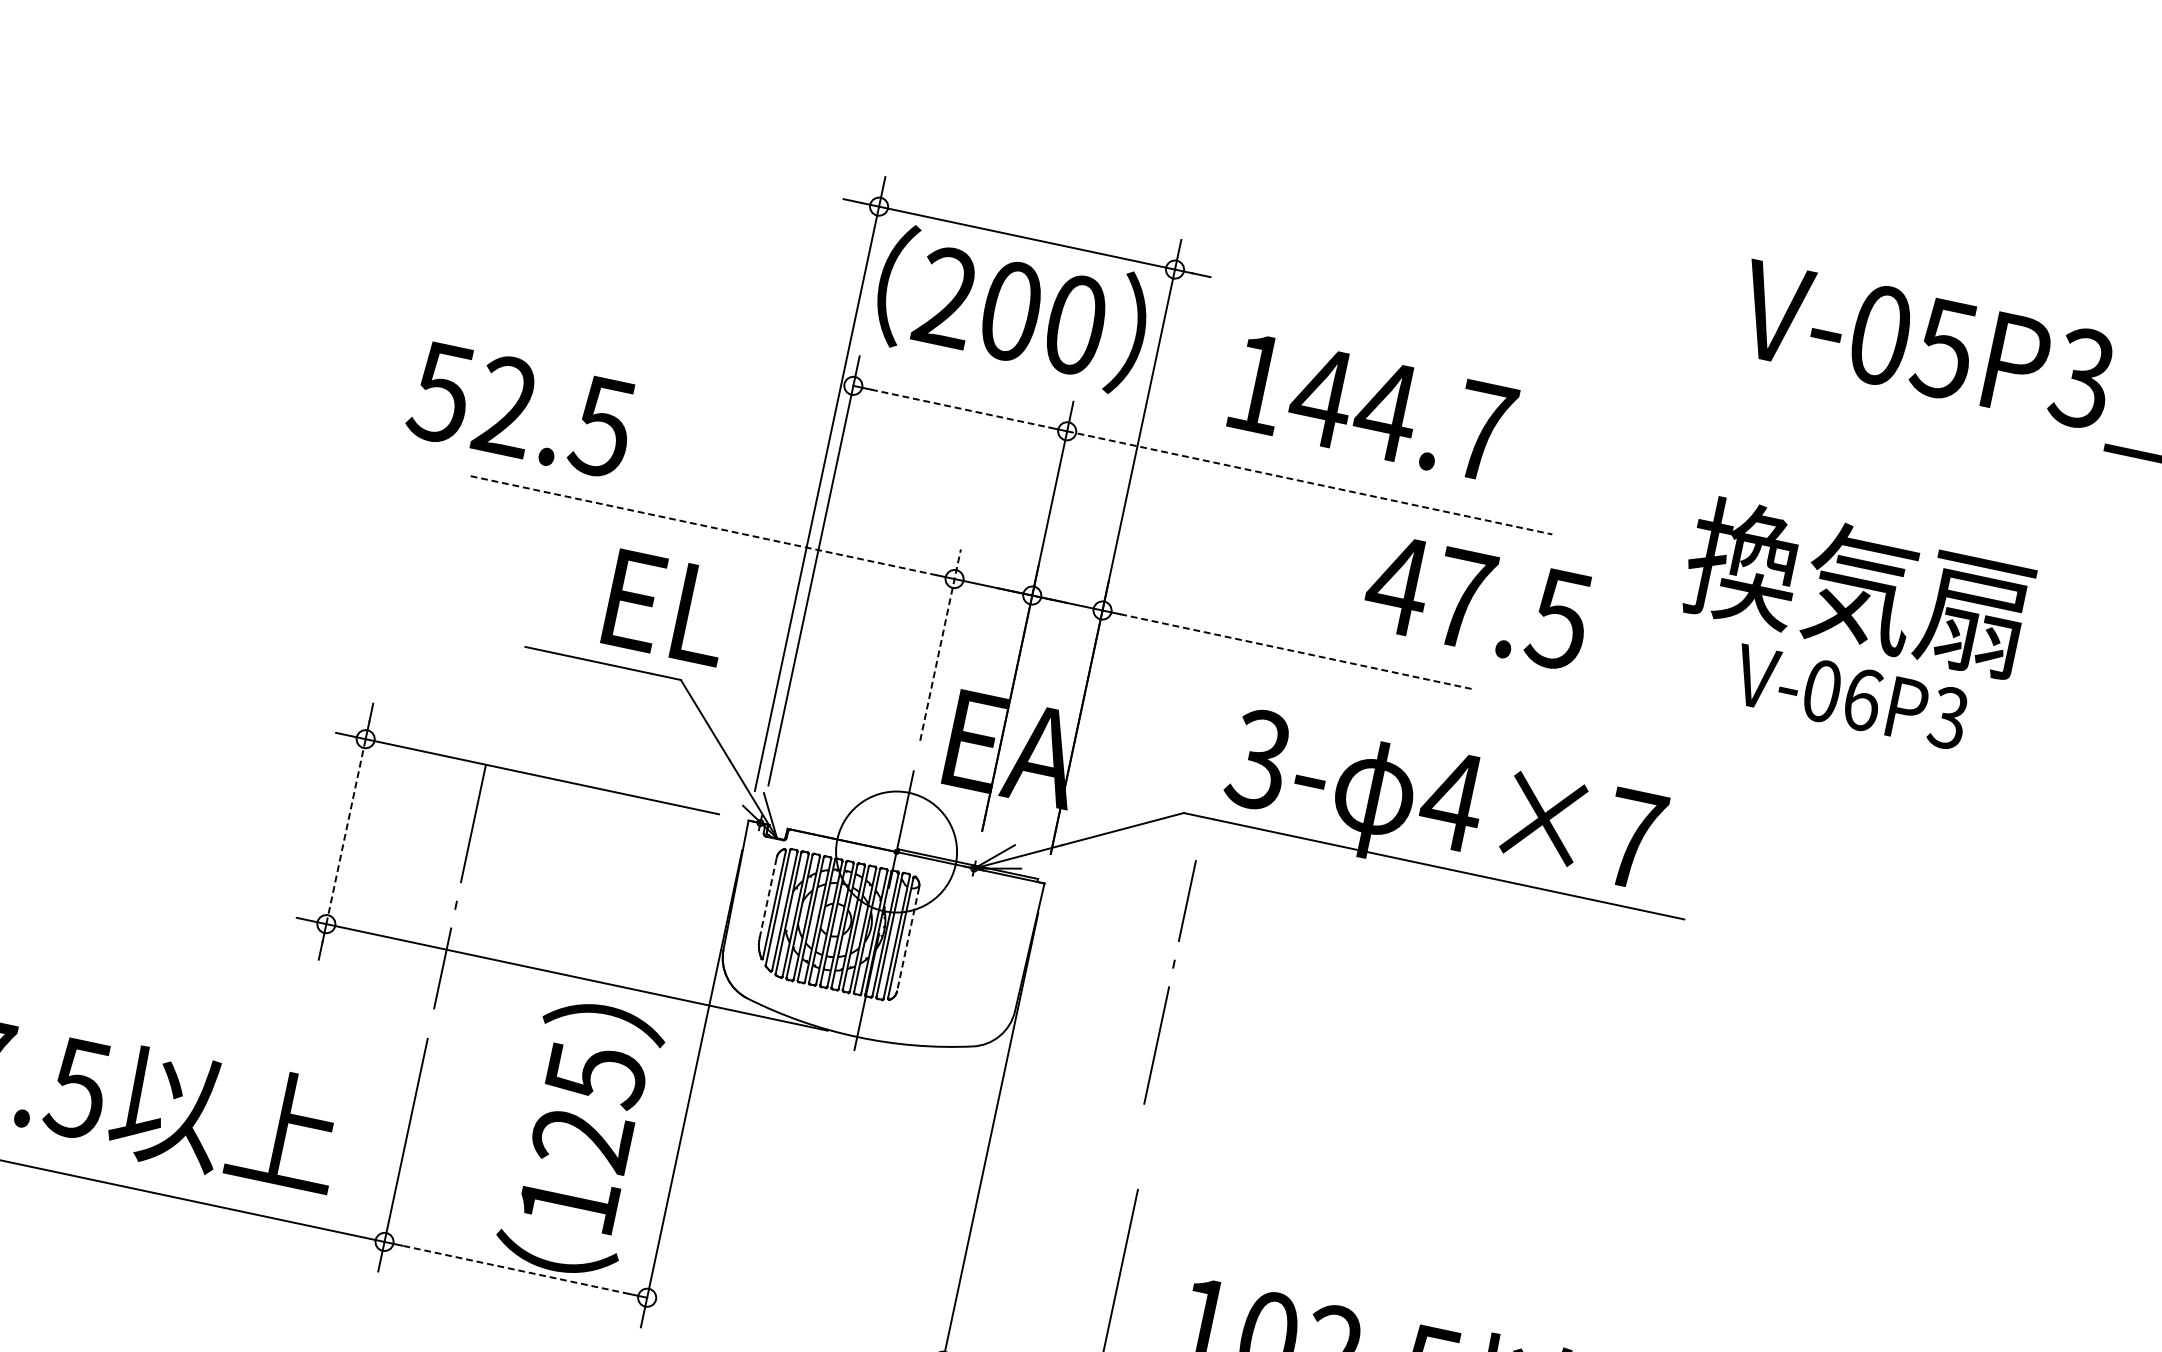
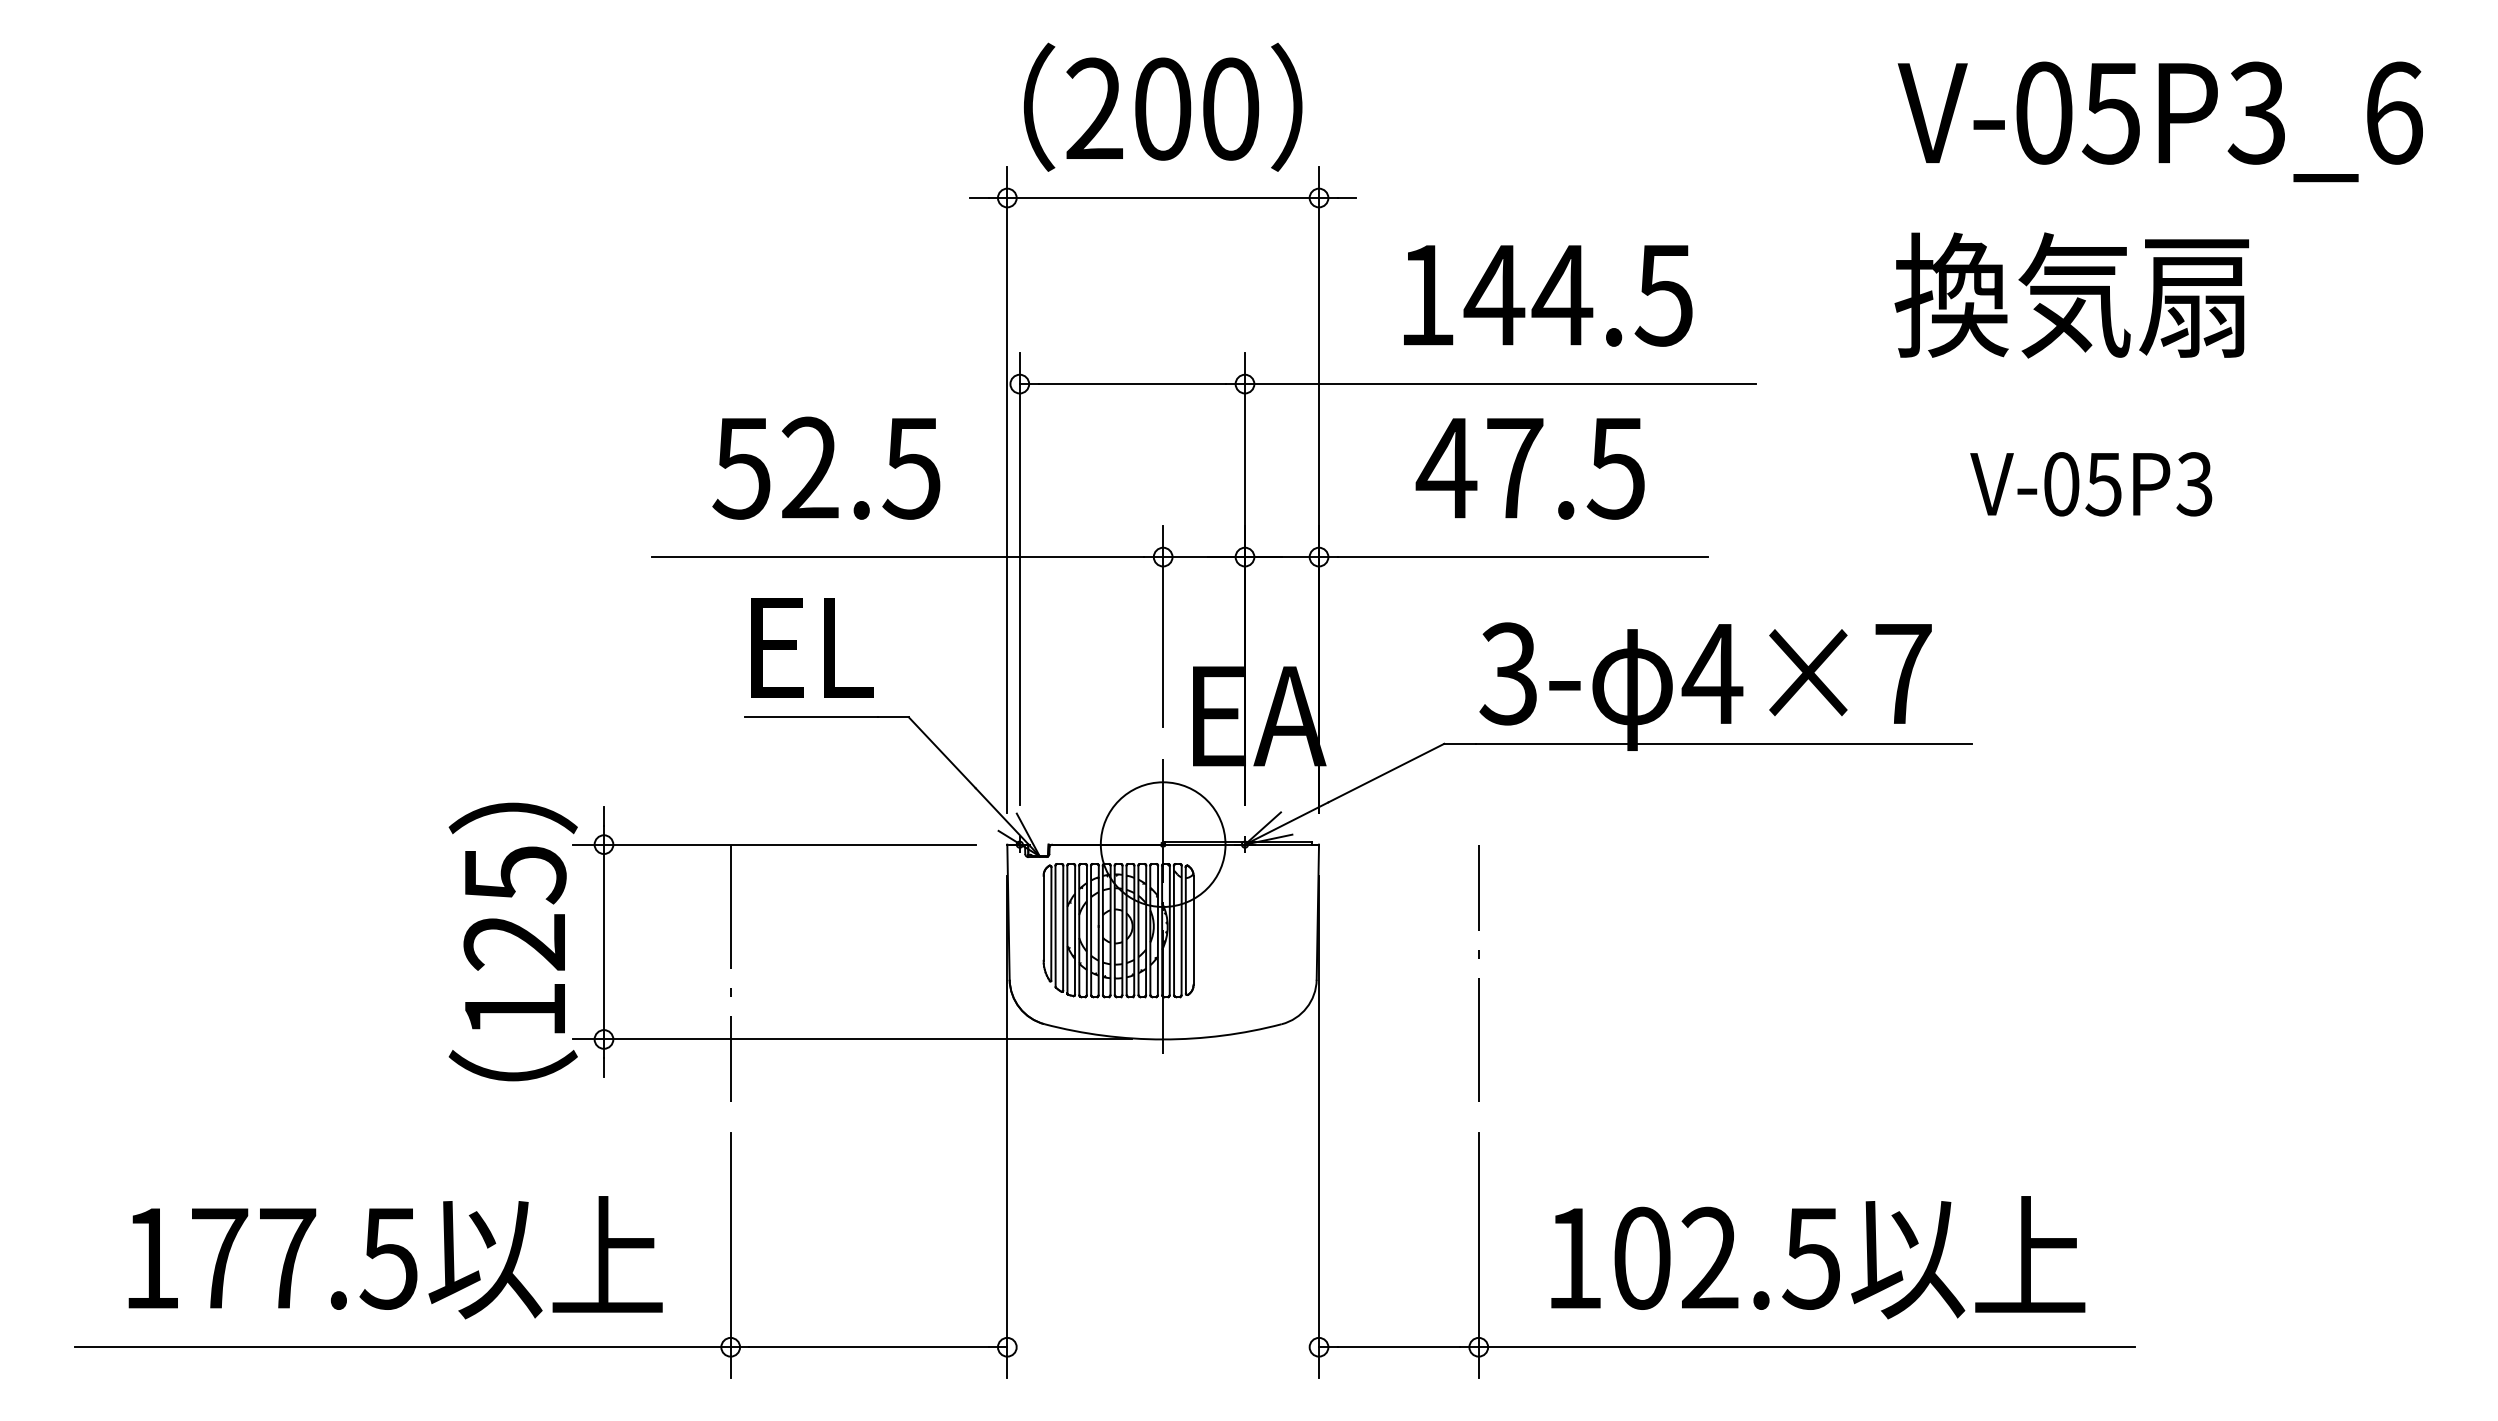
text: (1012, 308) -> (1163, 106), moved
line: (960, 408) -> (1132, 384), dashed -> solid
text: (521, 409) -> (826, 467), moved
text: (1482, 431) -> (1663, 295), 144.7 -> 144.5
line: (1309, 483) -> (1500, 384), dashed -> solid
line: (702, 525) -> (897, 557), dashed -> solid
text: (1857, 587) -> (2071, 295), moved
text: (1476, 602) -> (1529, 468), moved
text: (667, 607) -> (812, 647), moved
line: (940, 644) -> (1163, 626), dashed -> solid
line: (1296, 652) -> (1523, 557), dashed -> solid
text: (1861, 699) -> (2103, 484), V-06P3 -> V-05P3
line: (345, 831) -> (603, 941), dashed -> solid
line: (768, 897) -> (1043, 917), dashed -> solid
line: (908, 939) -> (1193, 930), dashed -> solid
line: (1168, 987) -> (1478, 978), moved
text: (580, 1137) -> (512, 941), moved
line: (516, 1270) -> (869, 1347), dashed -> solid

